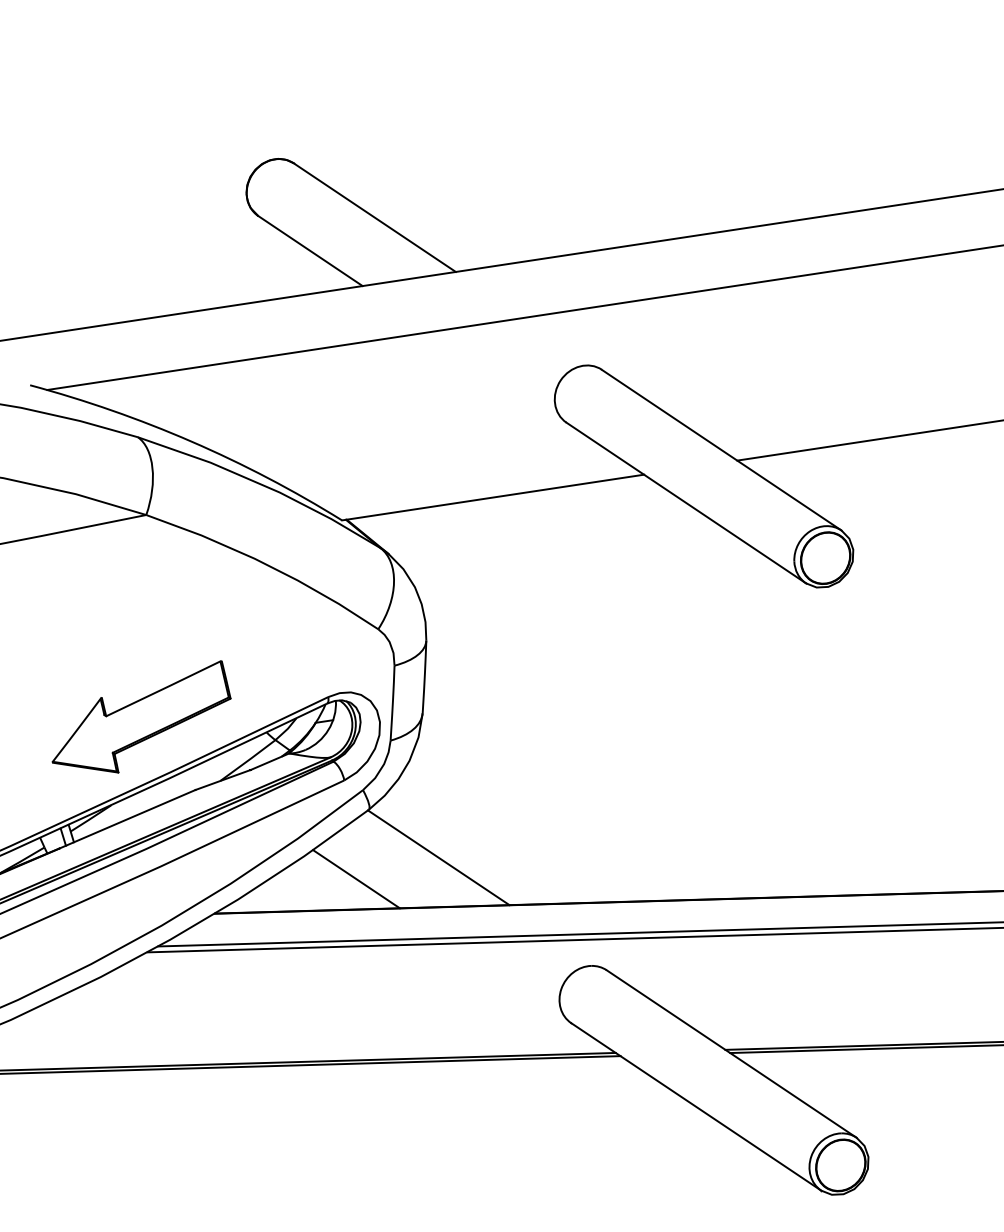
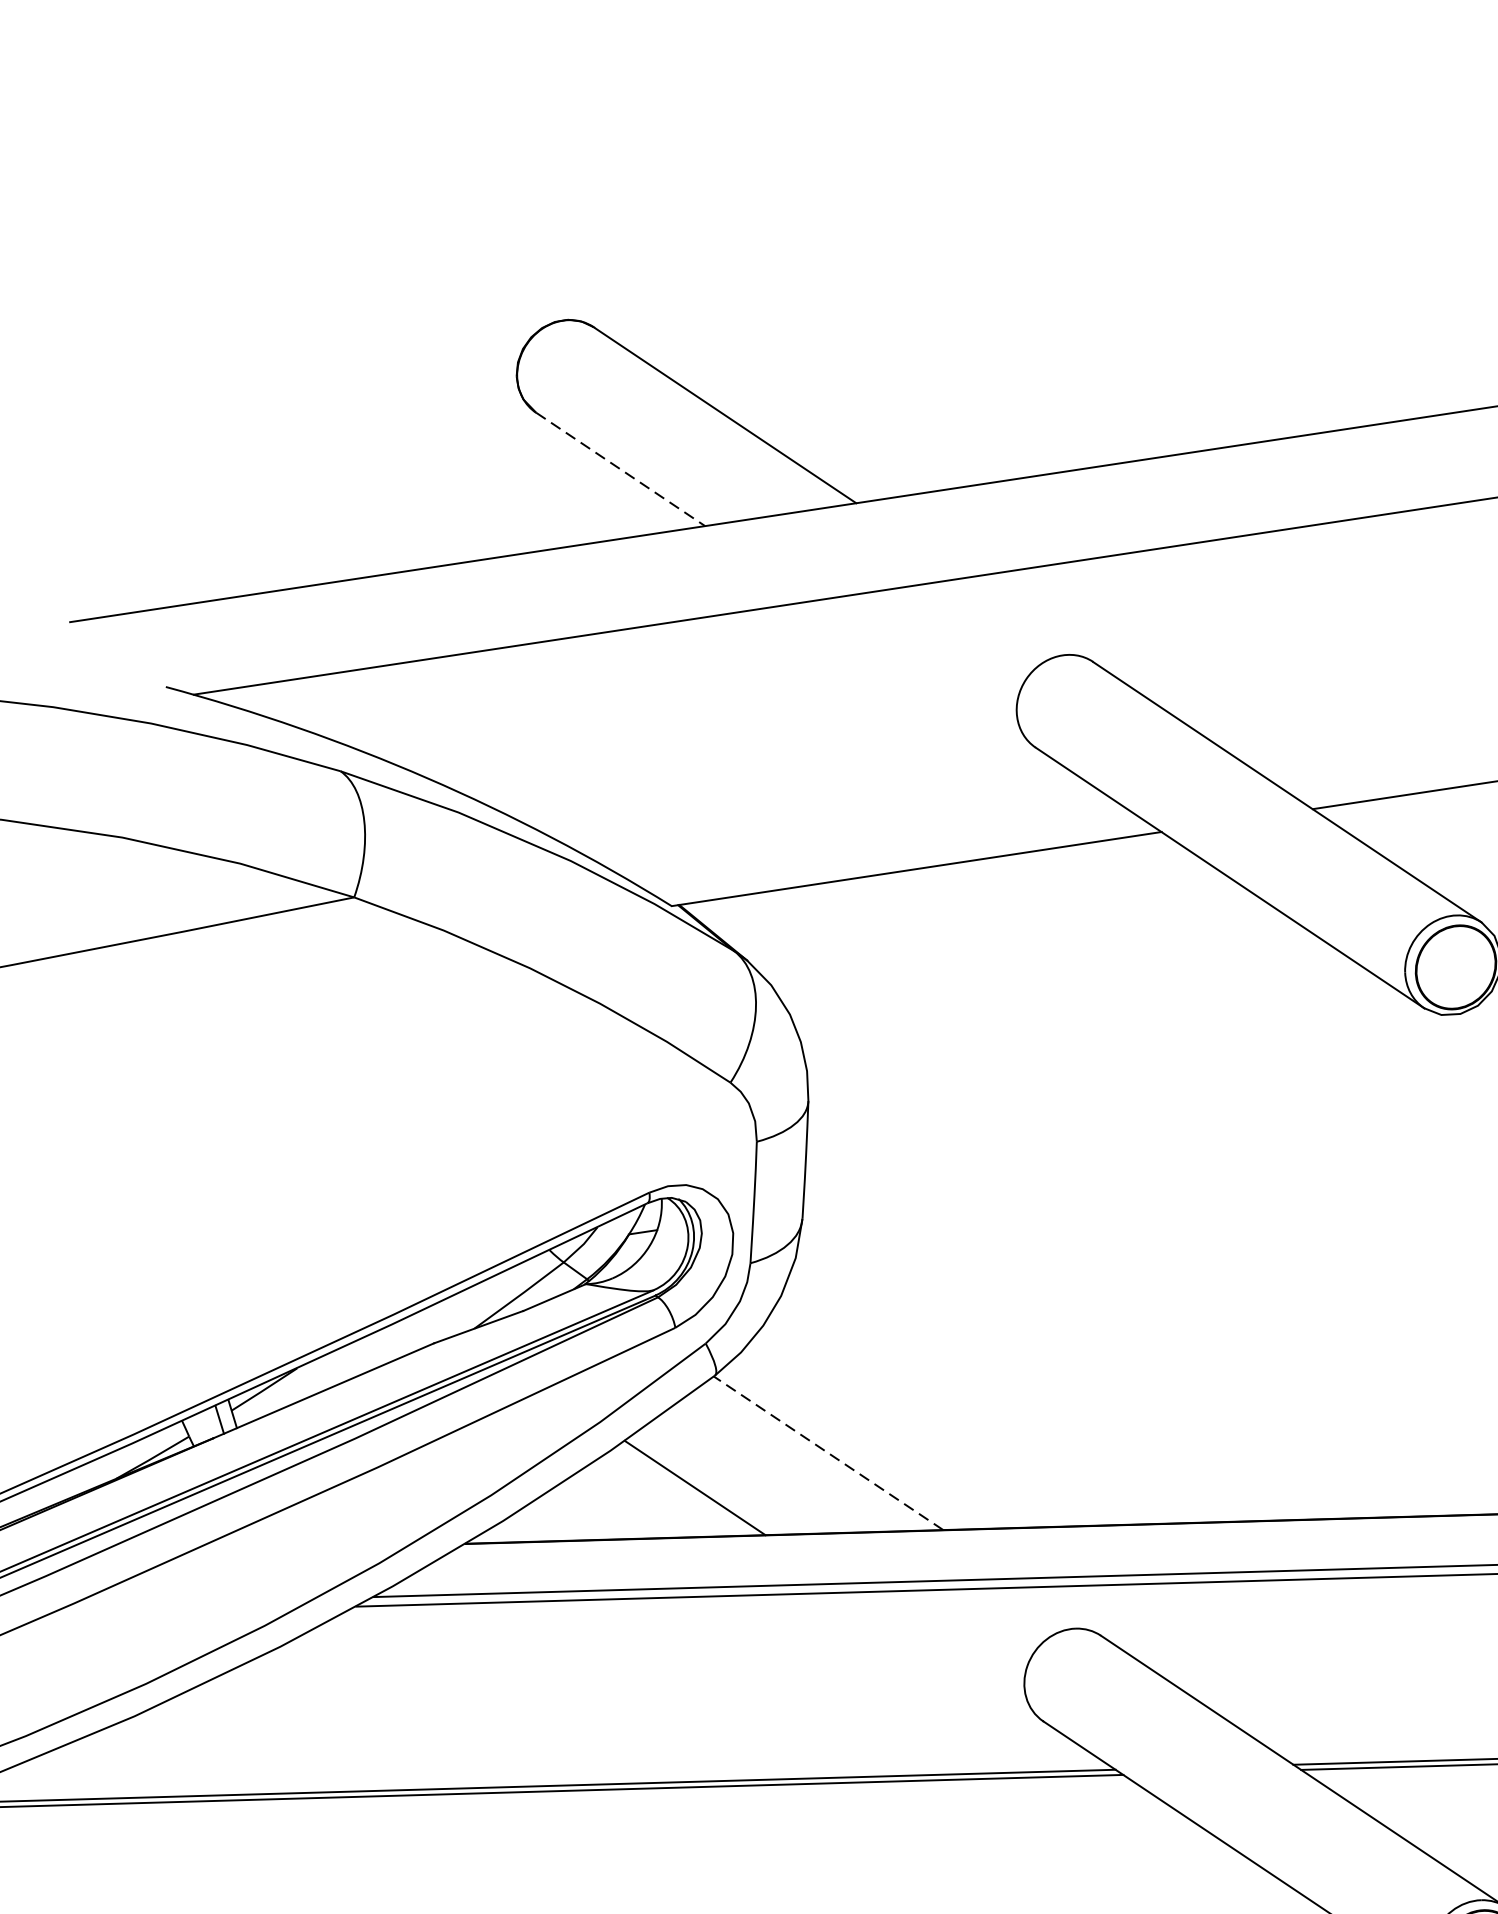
line: (310, 251) -> (620, 470), solid -> dashed
part: (141, 716) -> (346, 1224), removed
line: (438, 857) -> (828, 1452), solid -> dashed

